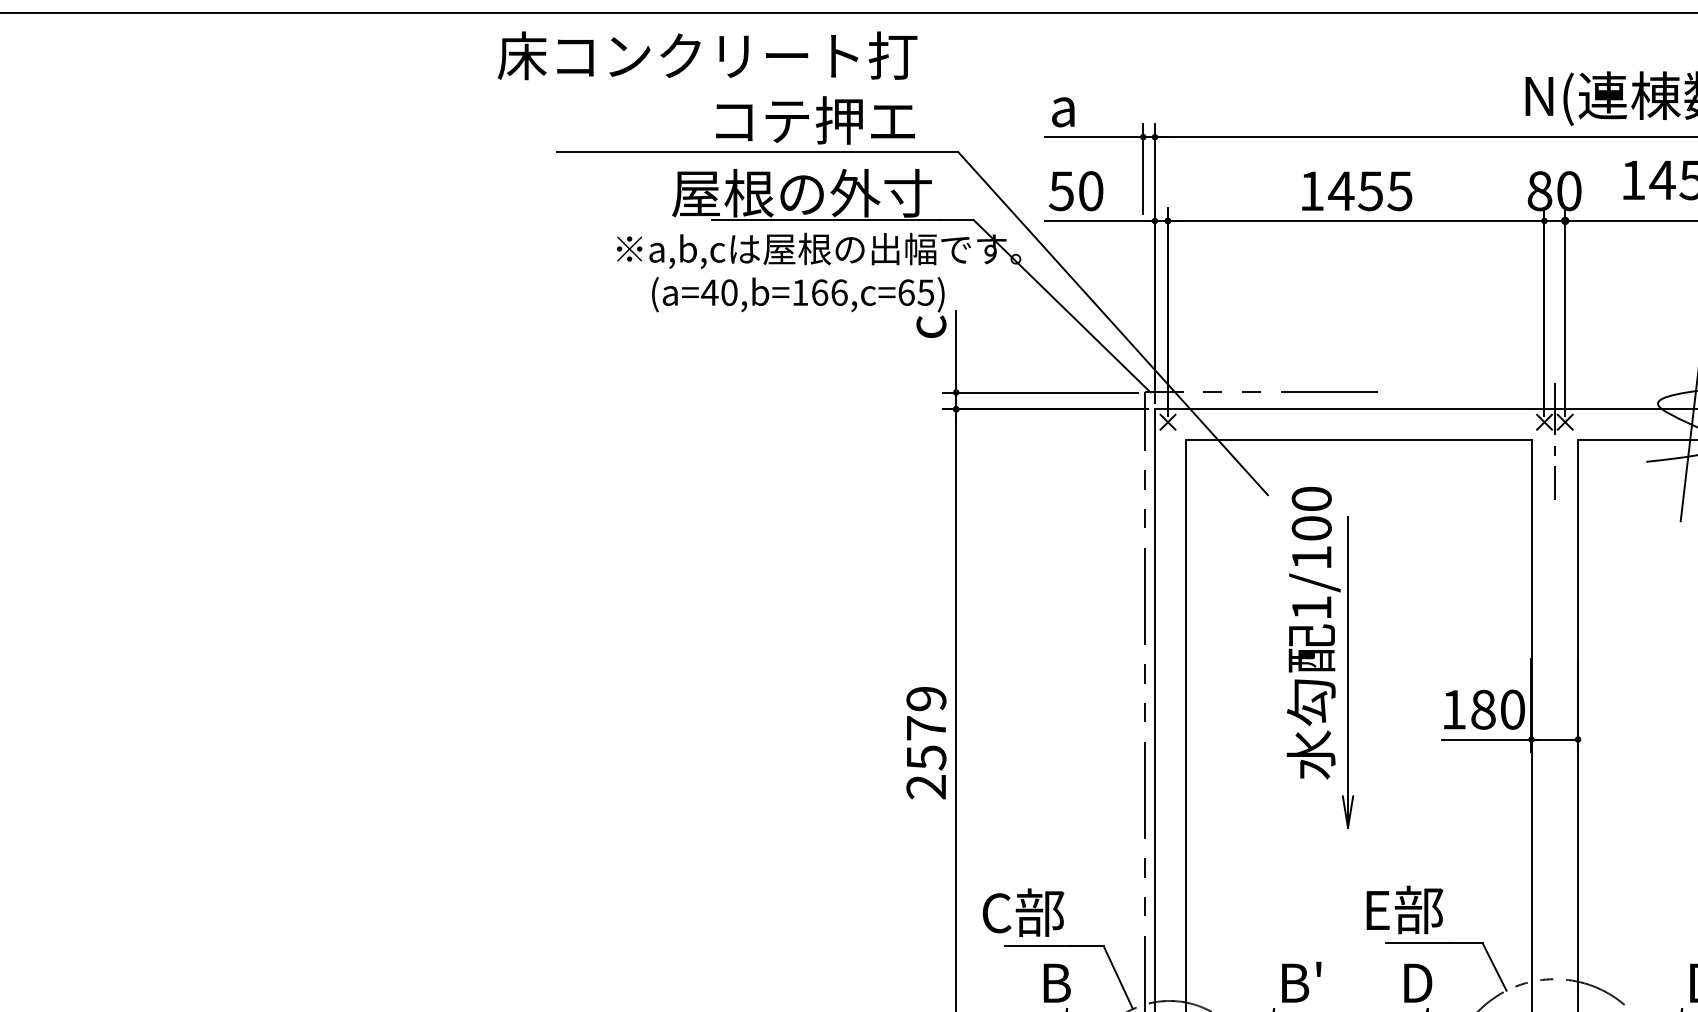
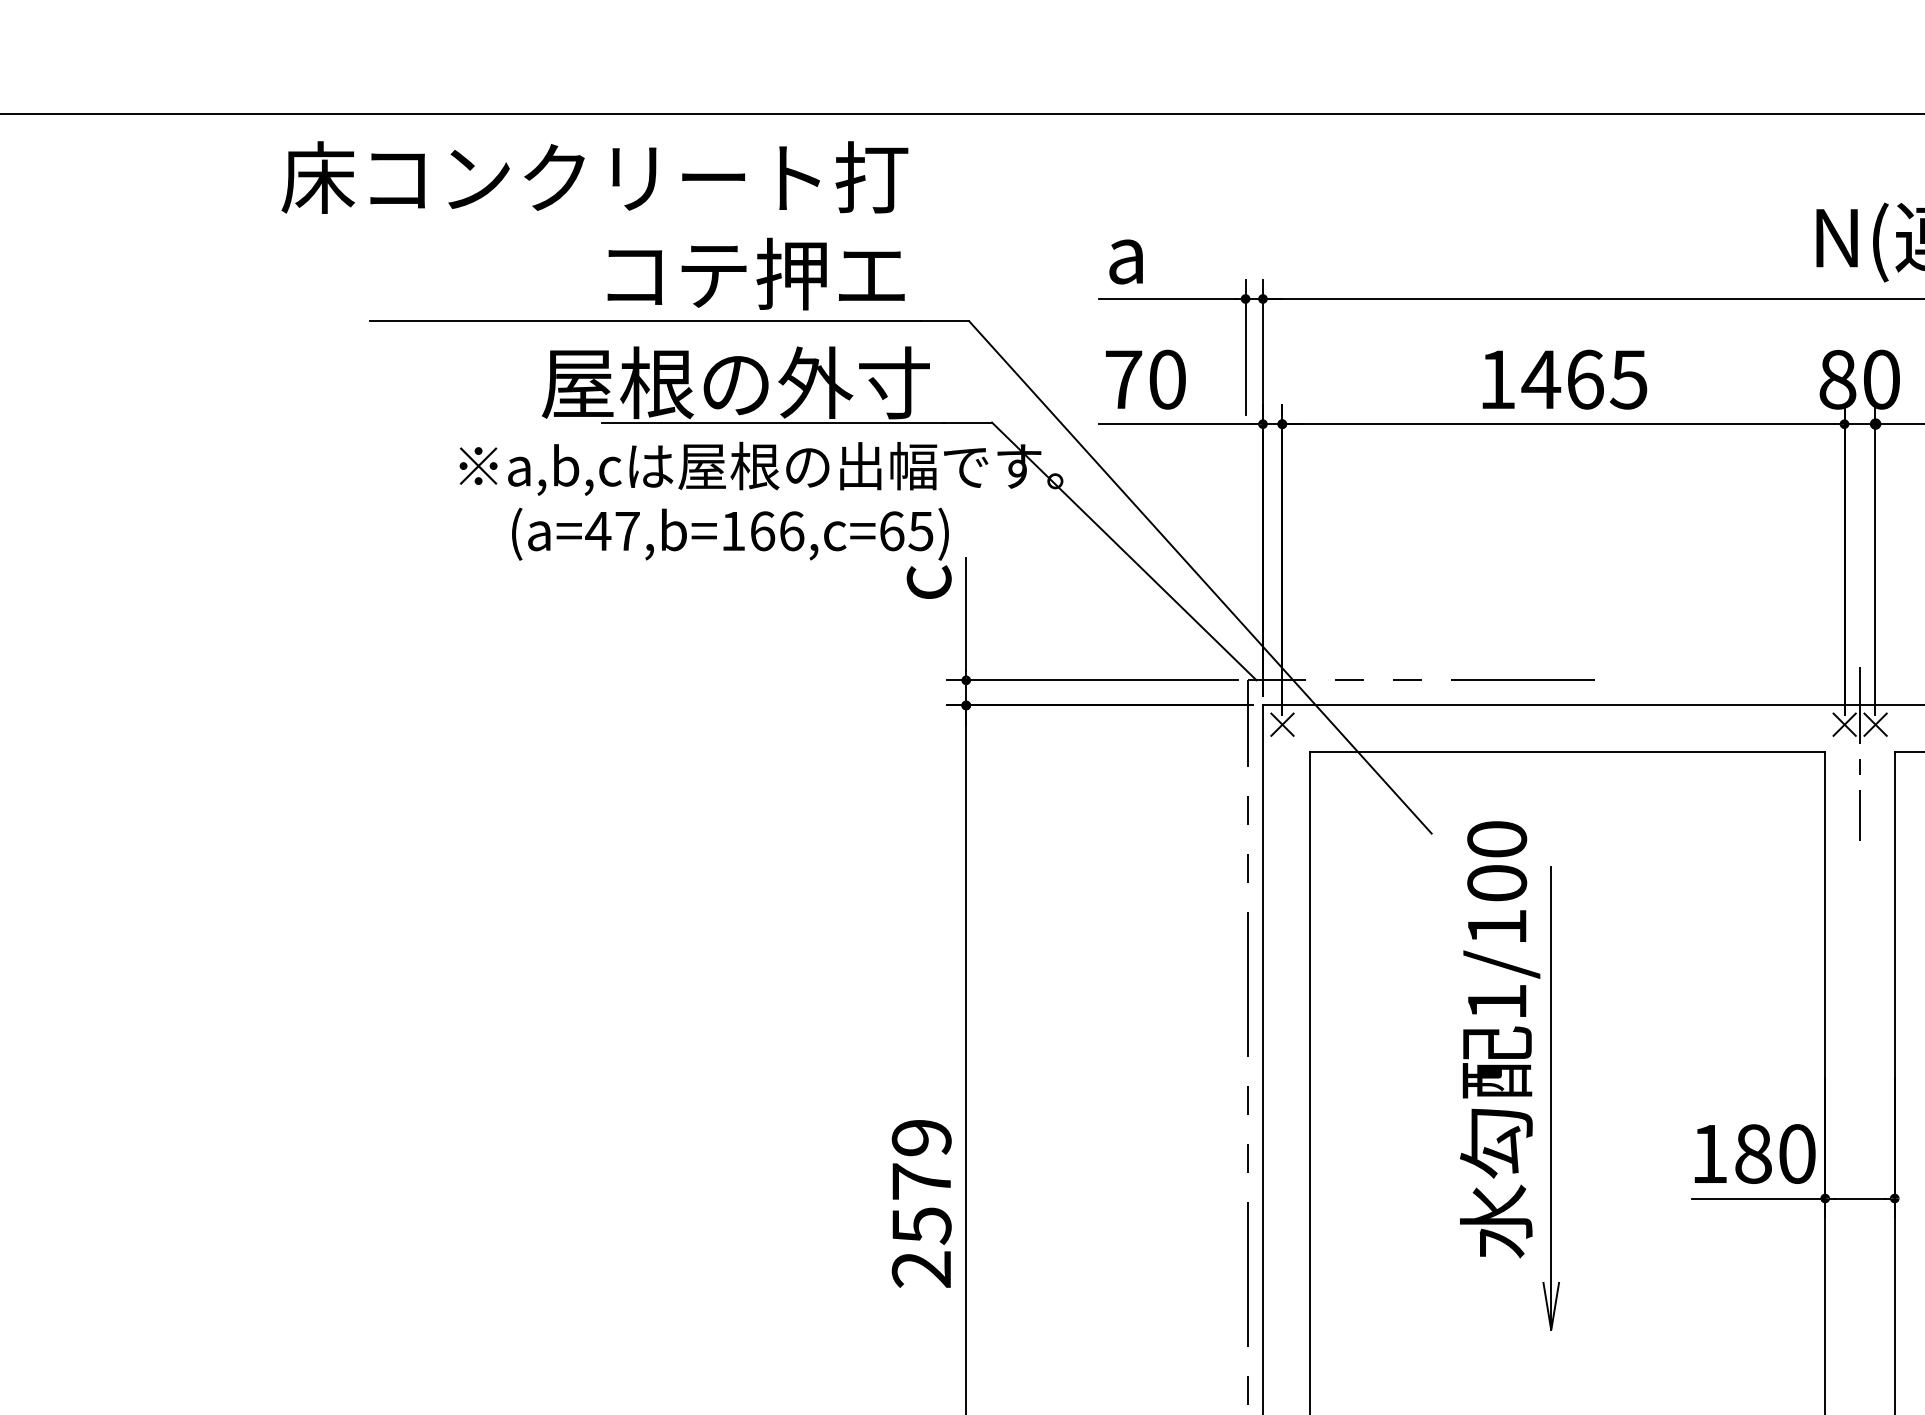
text: (1060, 191) -> (1121, 380), 50 -> 70
text: (1370, 191) -> (1584, 380), 1455 -> 1465
text: (729, 292) -> (627, 530), (a=40,b=166,c=65) -> (a=47,b=166,c=65)

